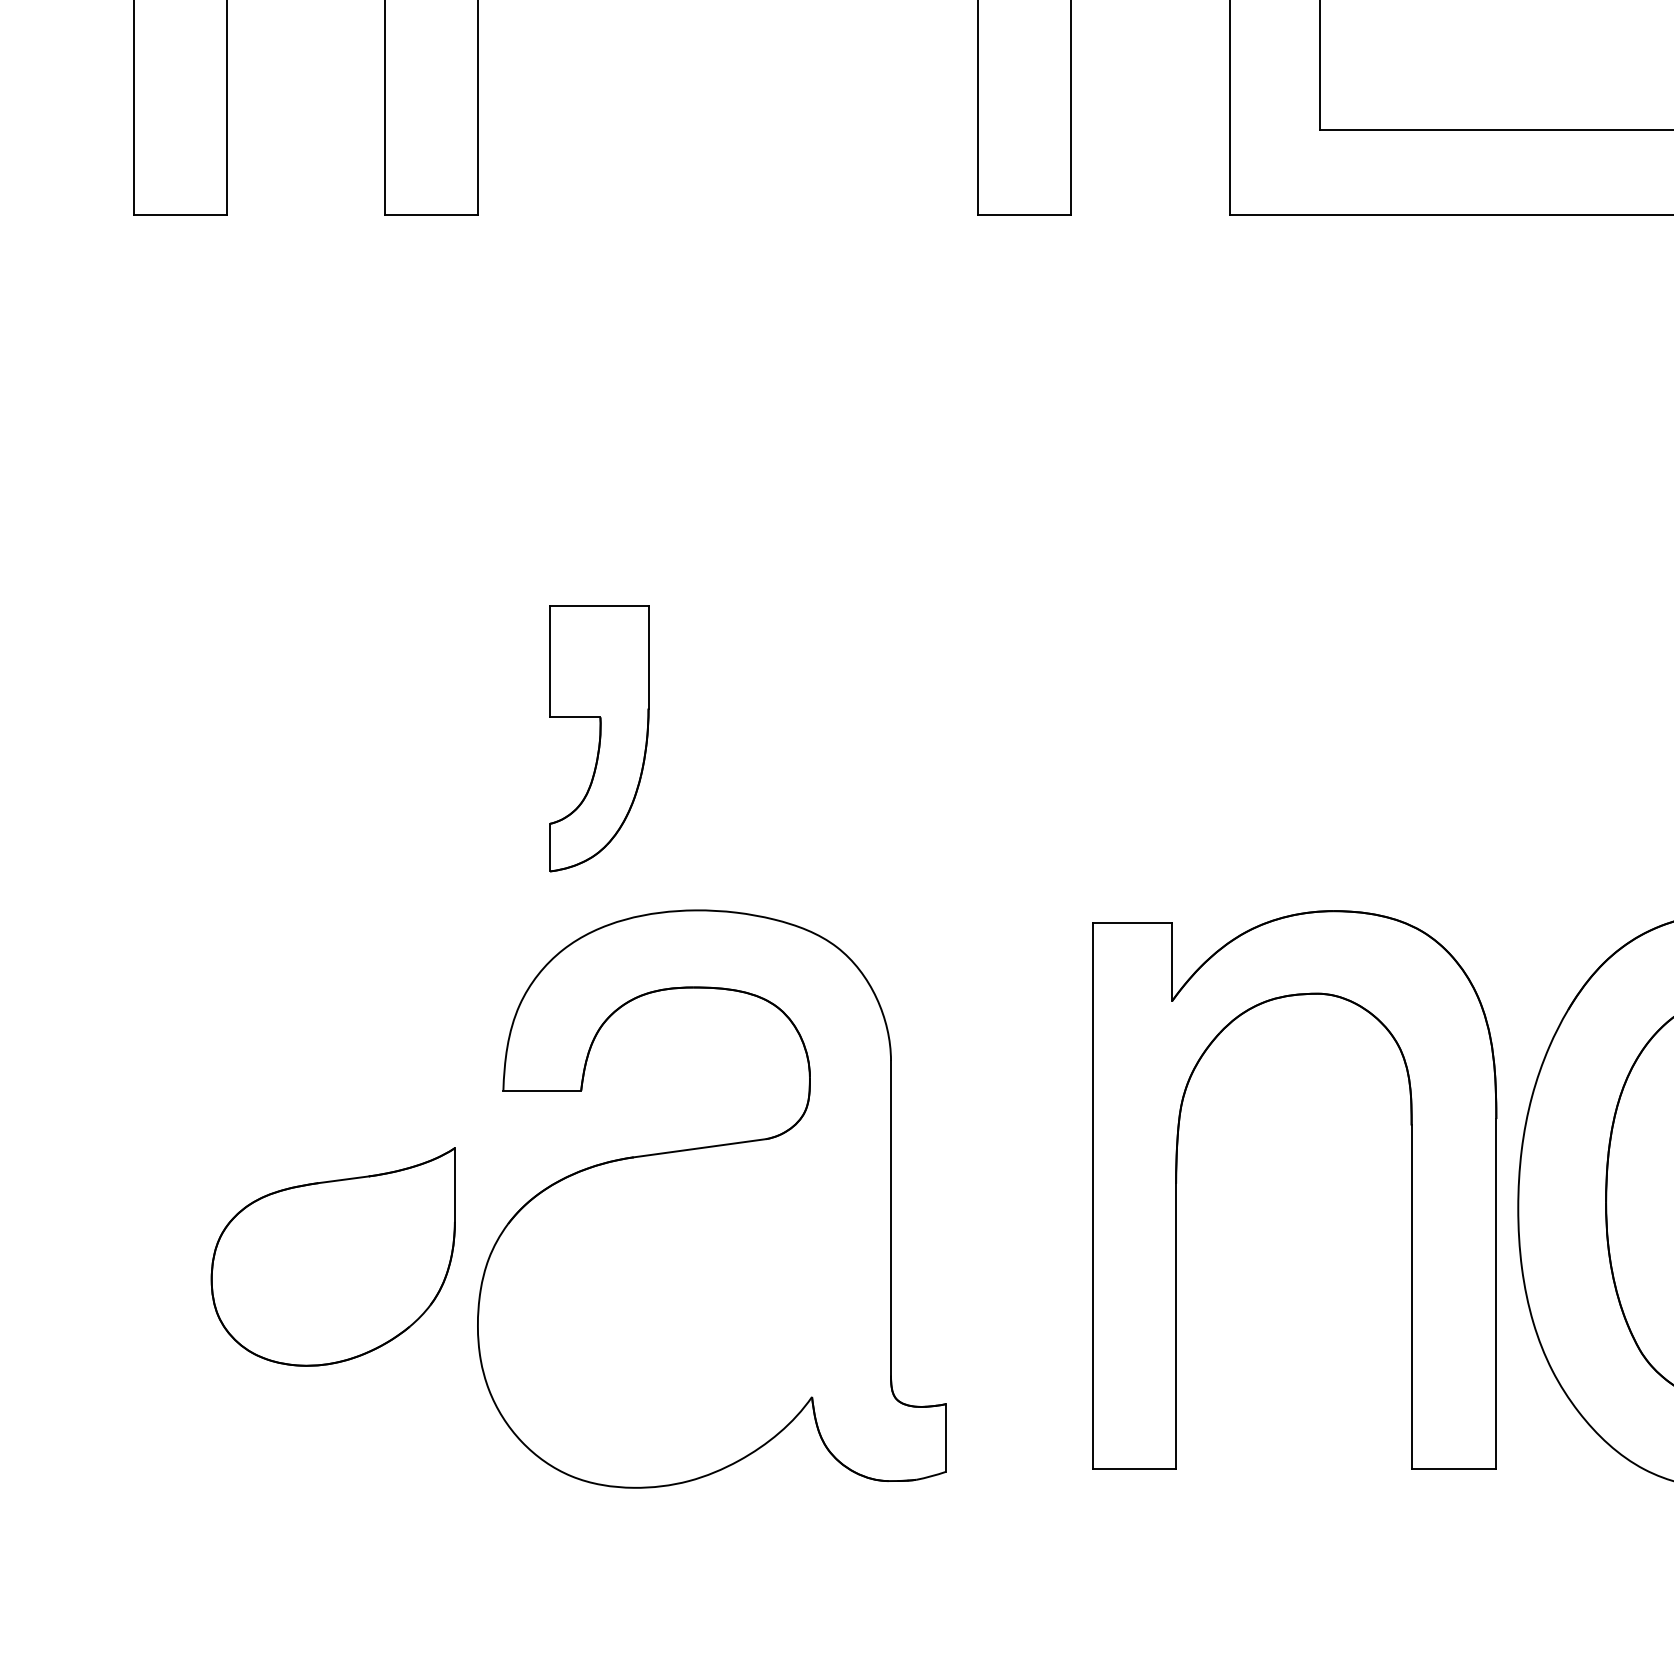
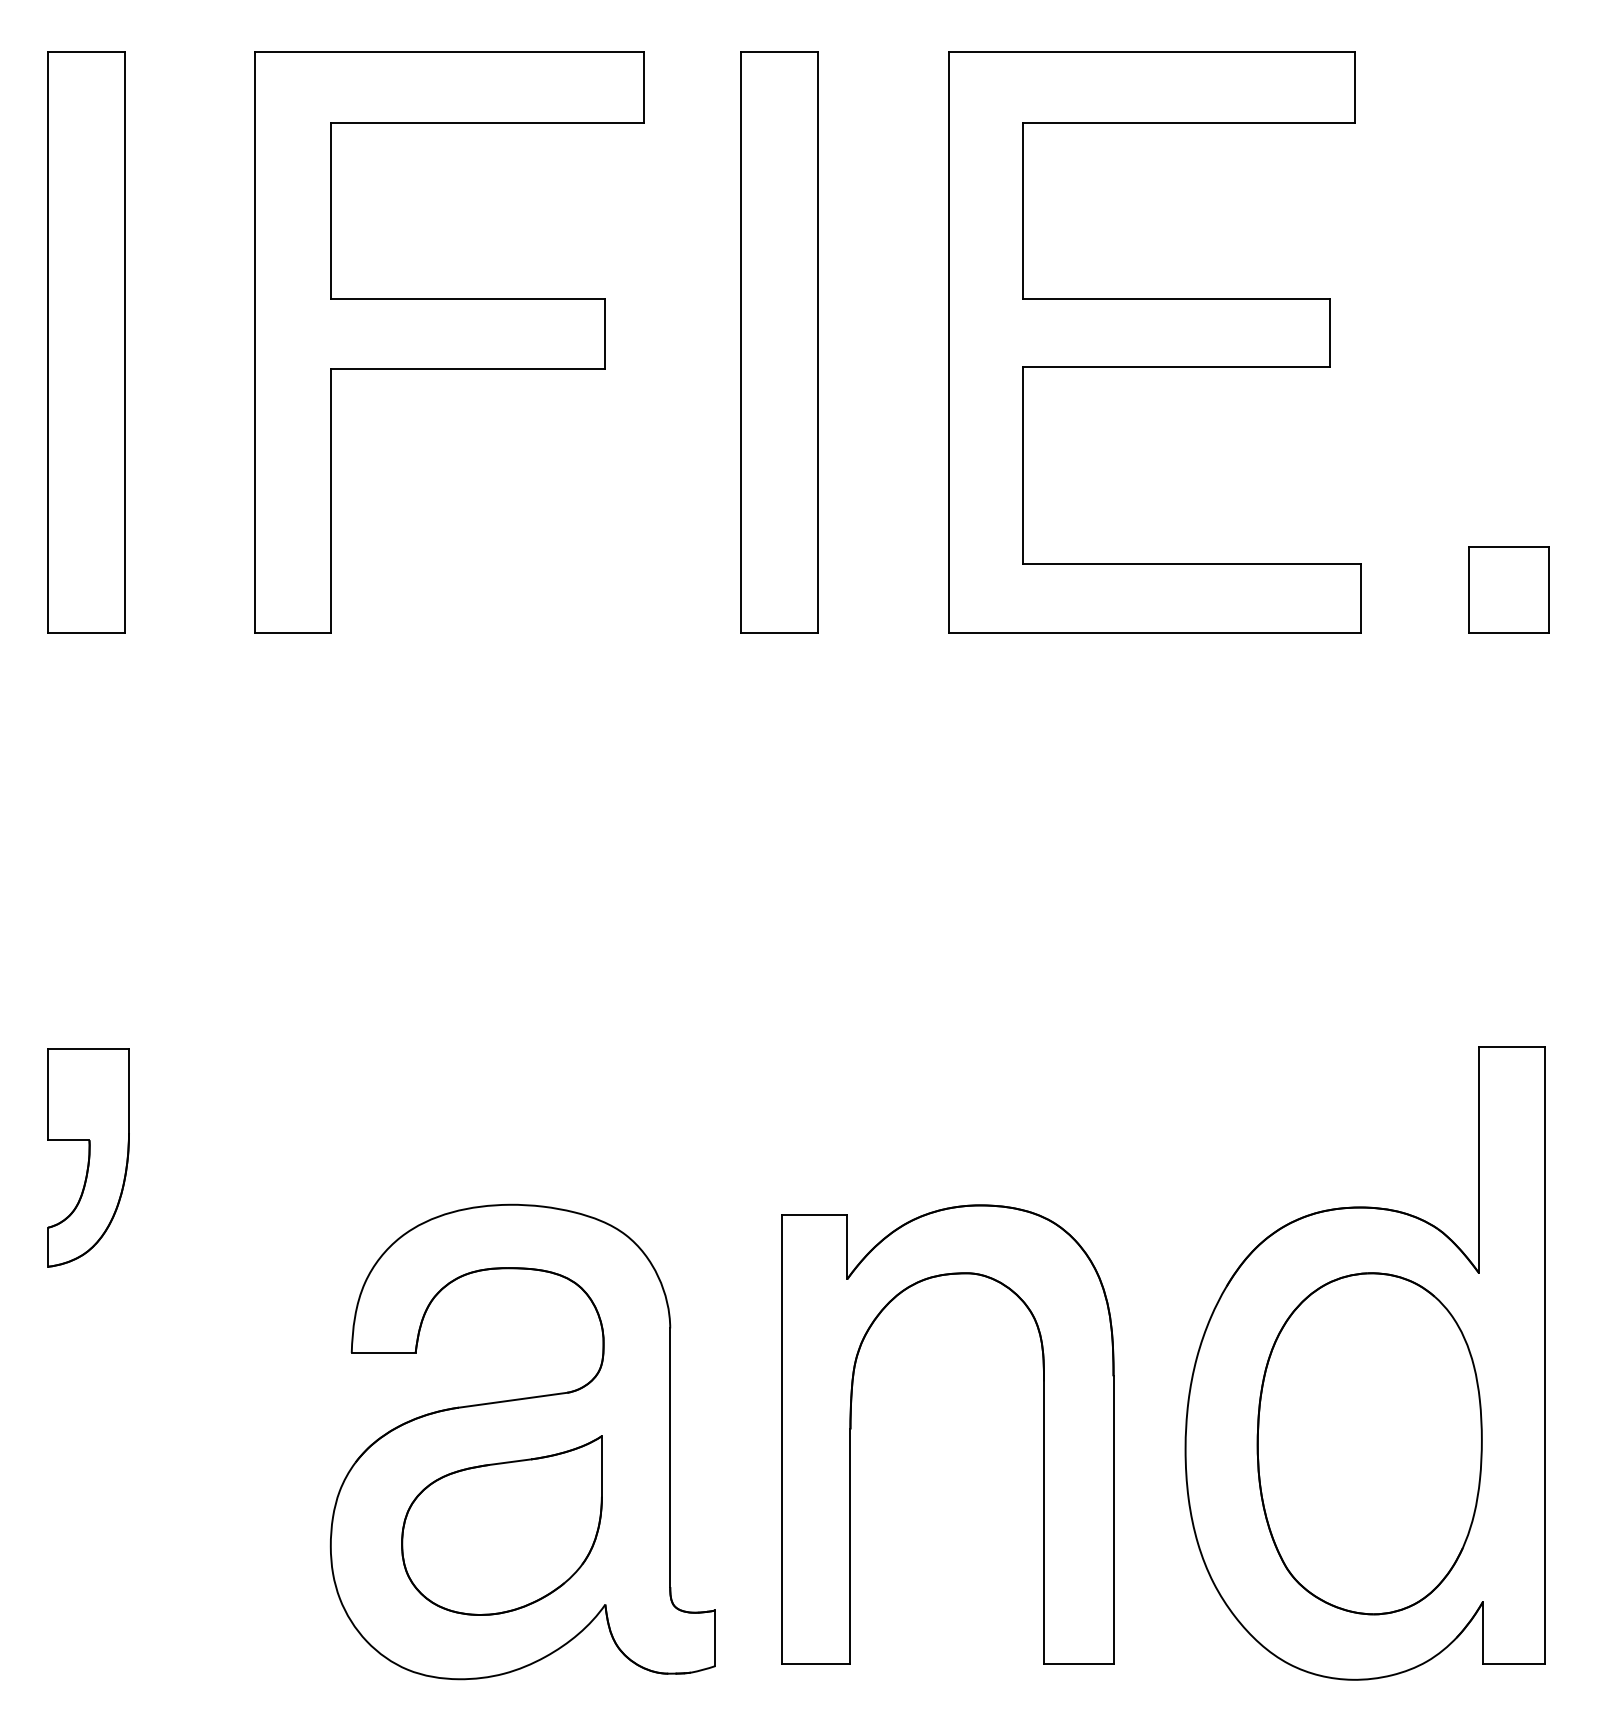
part: (599, 738) -> (88, 1157), moved
part: (1411, 1189) -> (1043, 1434), moved
part: (332, 1256) -> (501, 1525), moved

